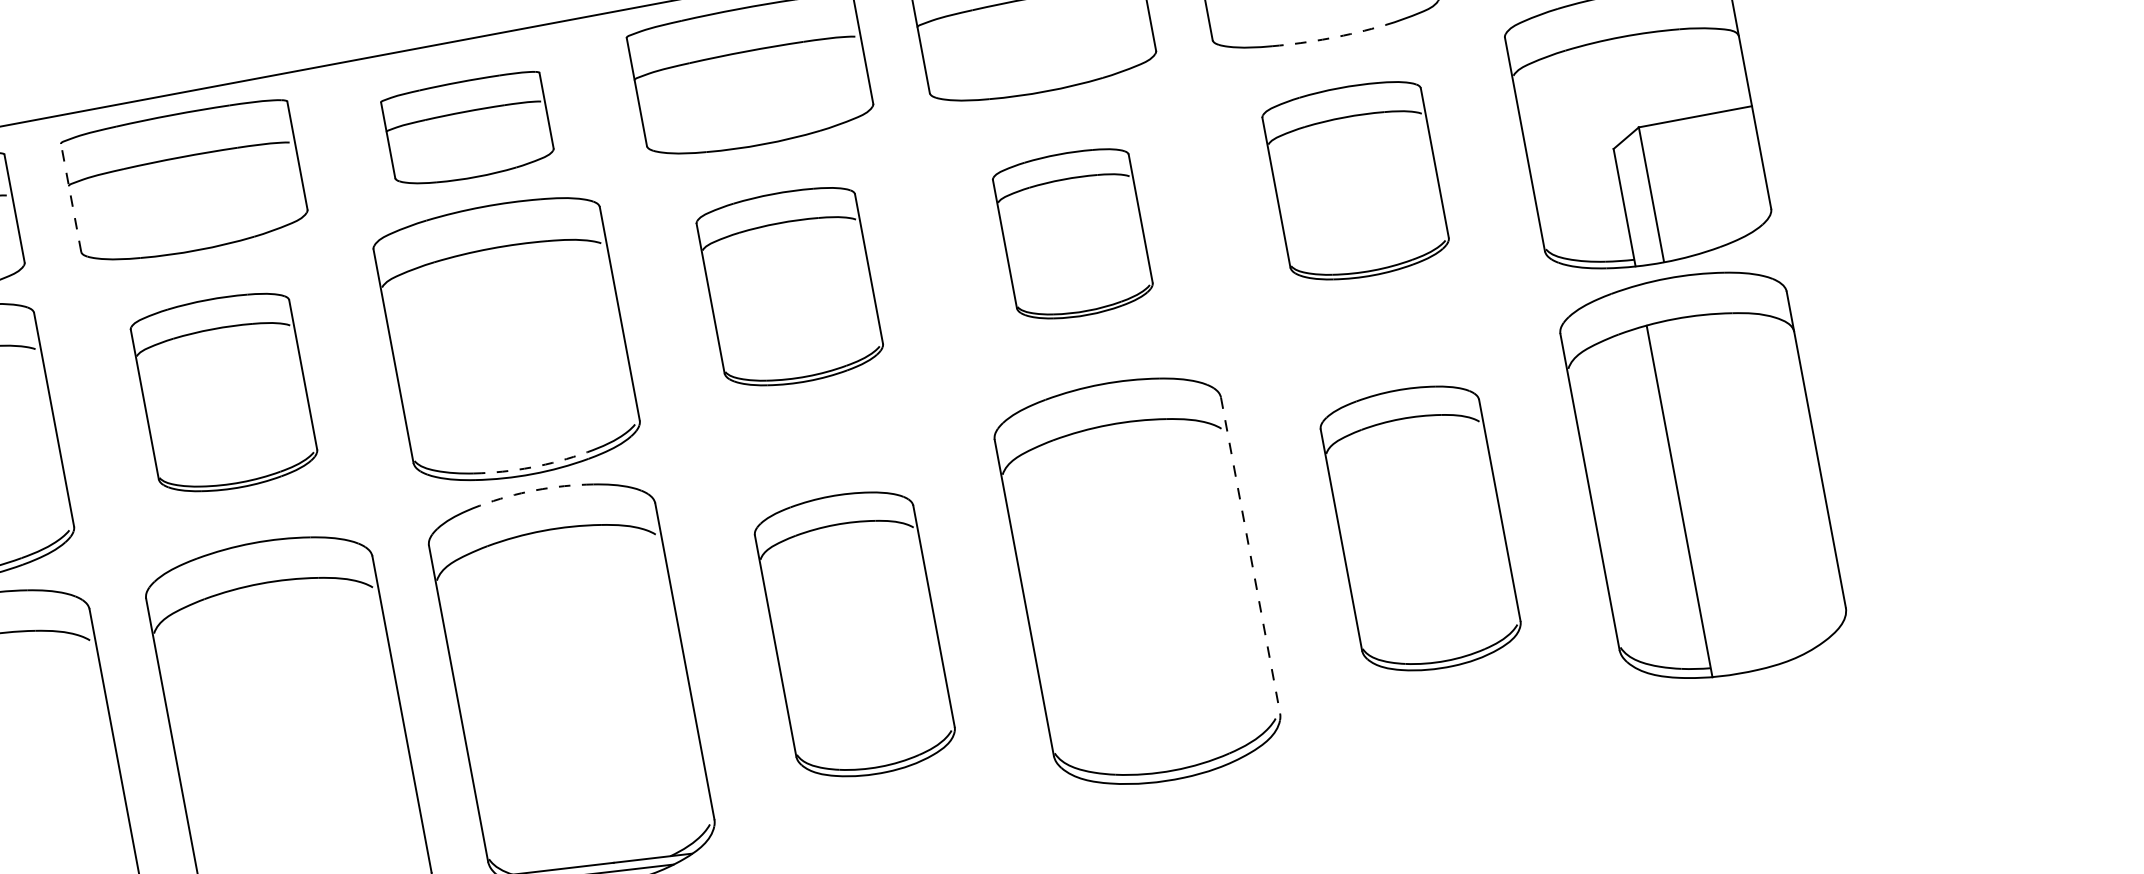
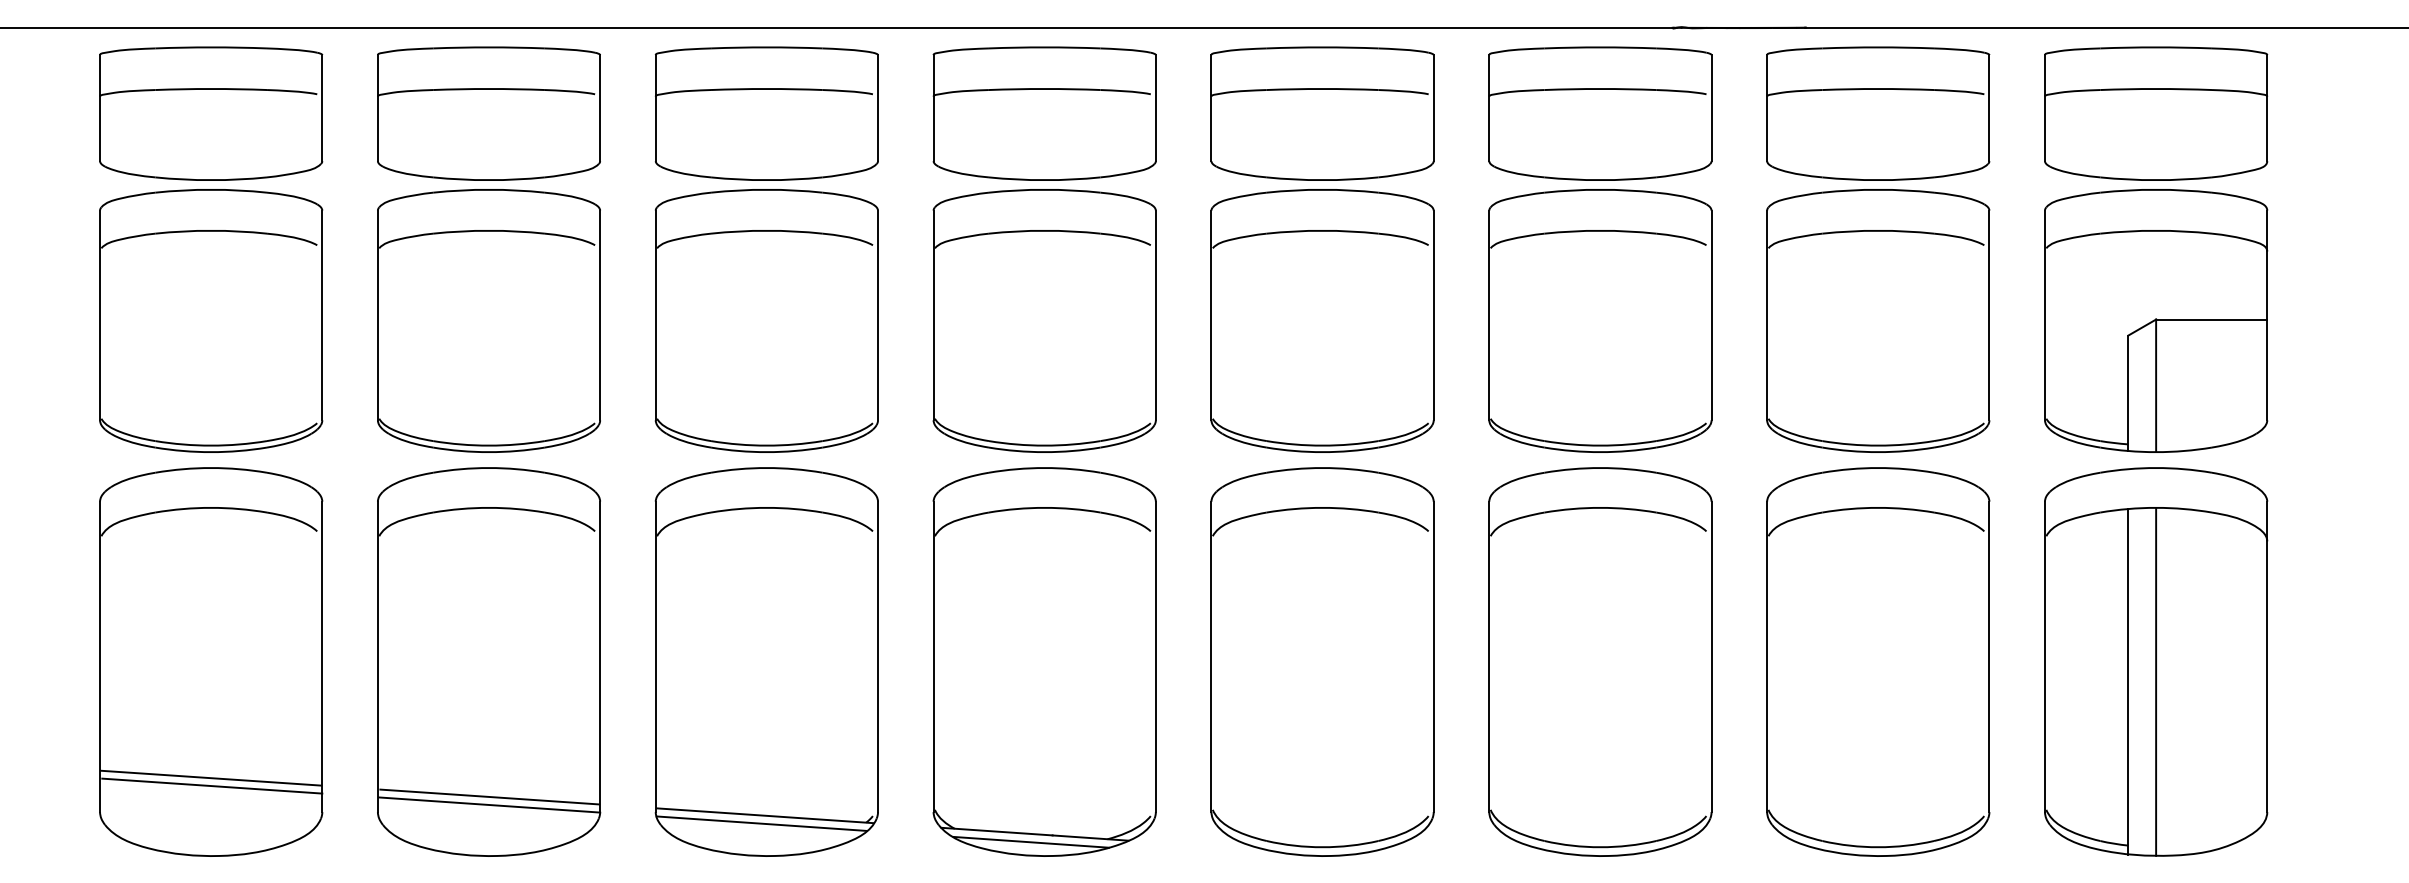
arc: (1329, 38) -> (1878, 180), dashed -> solid
part: (467, 129) -> (1044, 113), size x1.43
part: (1356, 181) -> (1878, 320), size x1.43
line: (70, 197) -> (655, 107), dashed -> solid
part: (1073, 234) -> (1600, 320), size x1.67
part: (790, 287) -> (1322, 320), size x1.43
part: (224, 393) -> (766, 320), size x1.43
arc: (531, 467) -> (1044, 445), dashed -> solid
arc: (535, 490) -> (1044, 468), dashed -> solid
line: (1708, 495) -> (2156, 681), added
part: (1421, 528) -> (1878, 661), size x1.43
line: (1250, 556) -> (1711, 657), dashed -> solid
part: (855, 634) -> (1322, 661), size x1.43

